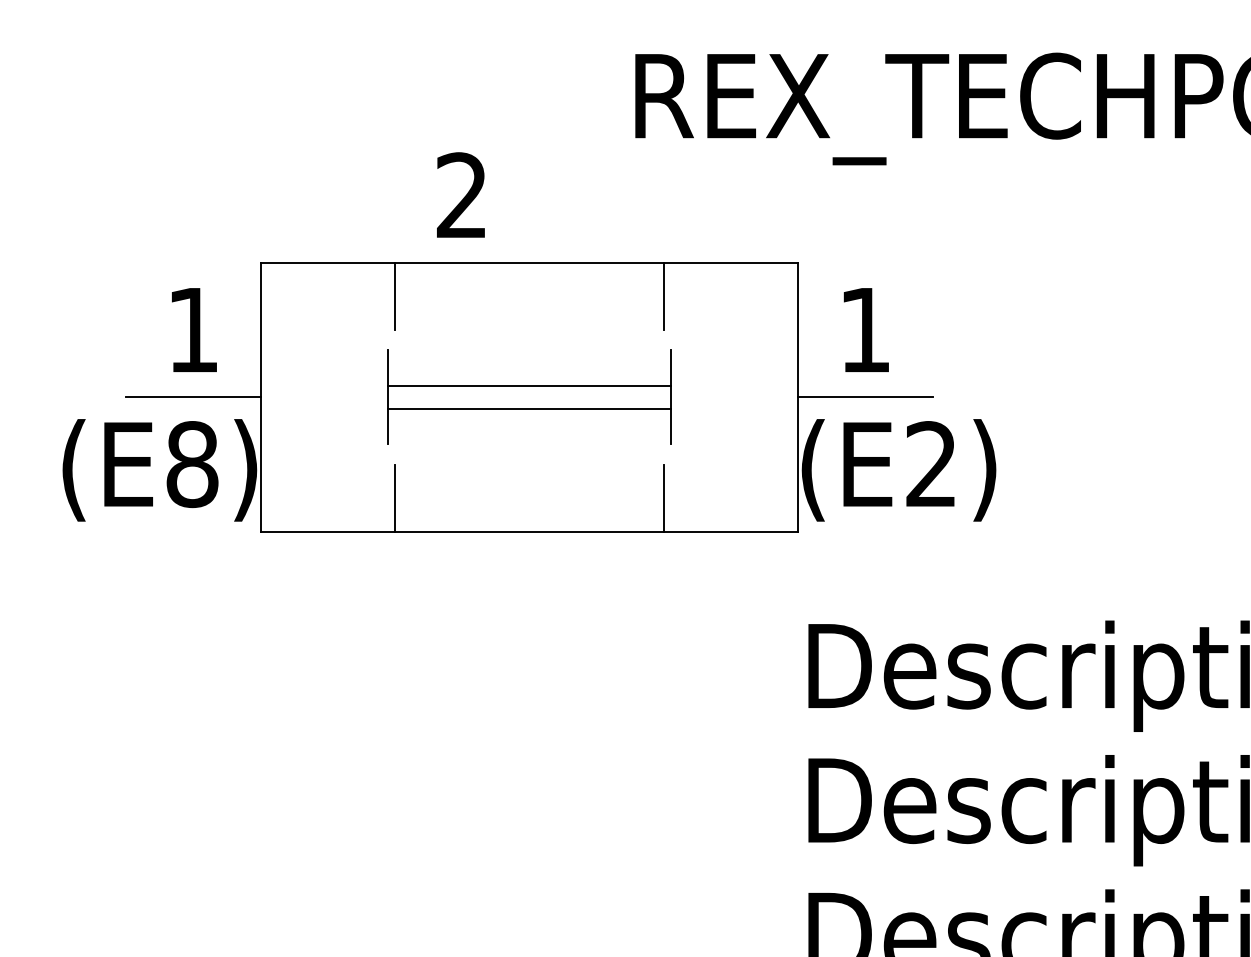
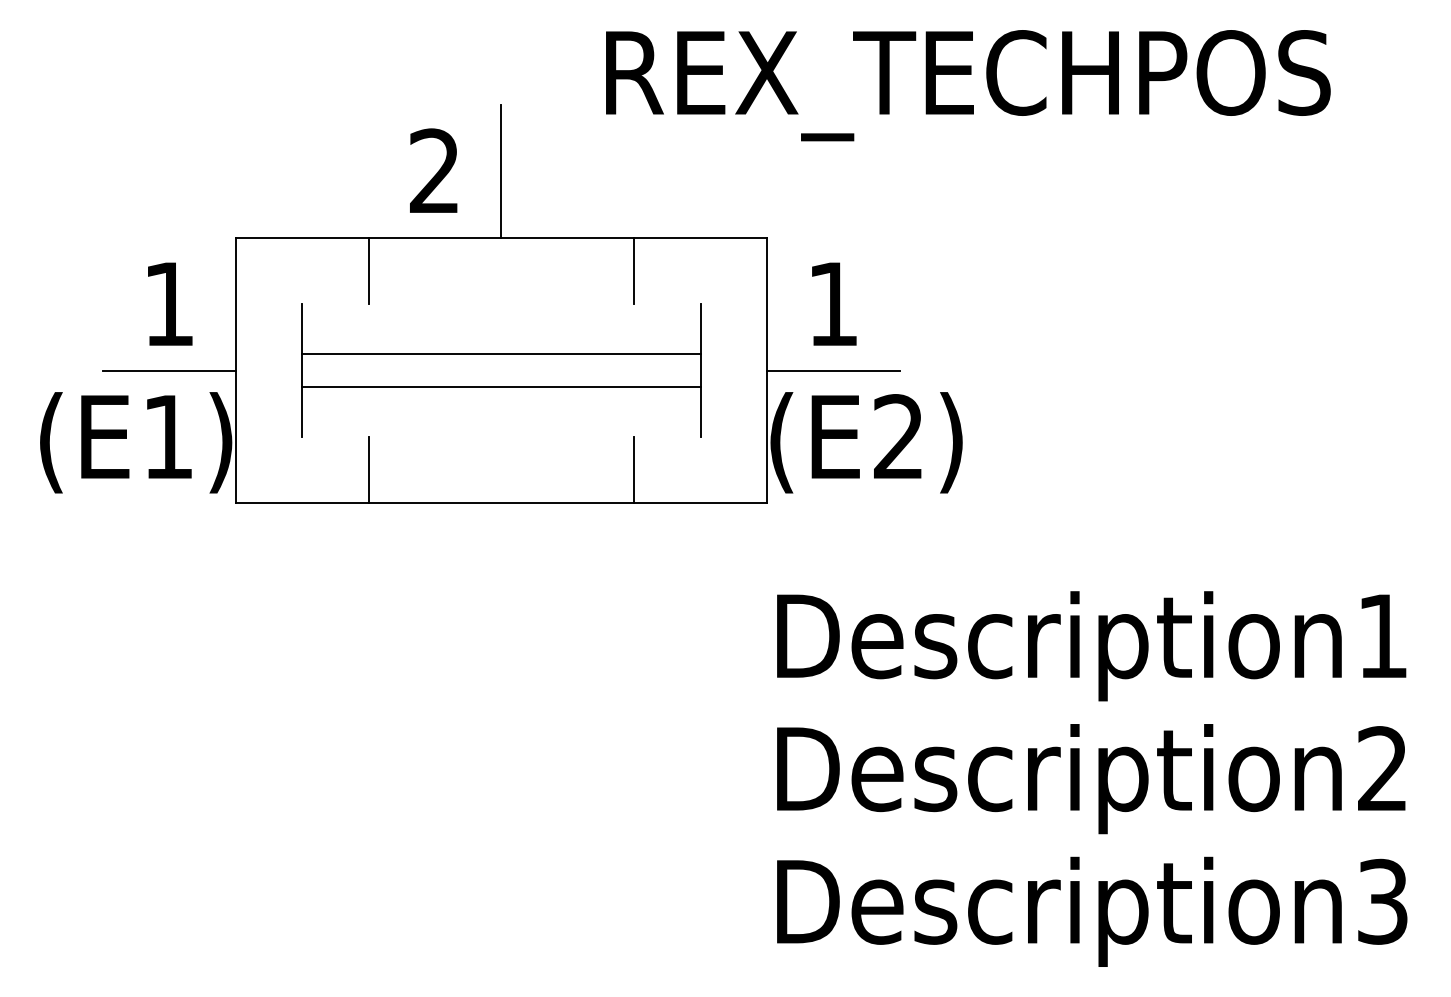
line: (529, 194) -> (501, 170), added
part: (529, 397) -> (501, 370), size x1.43
text: (192, 464) -> (168, 436), (E8) -> (E1)

